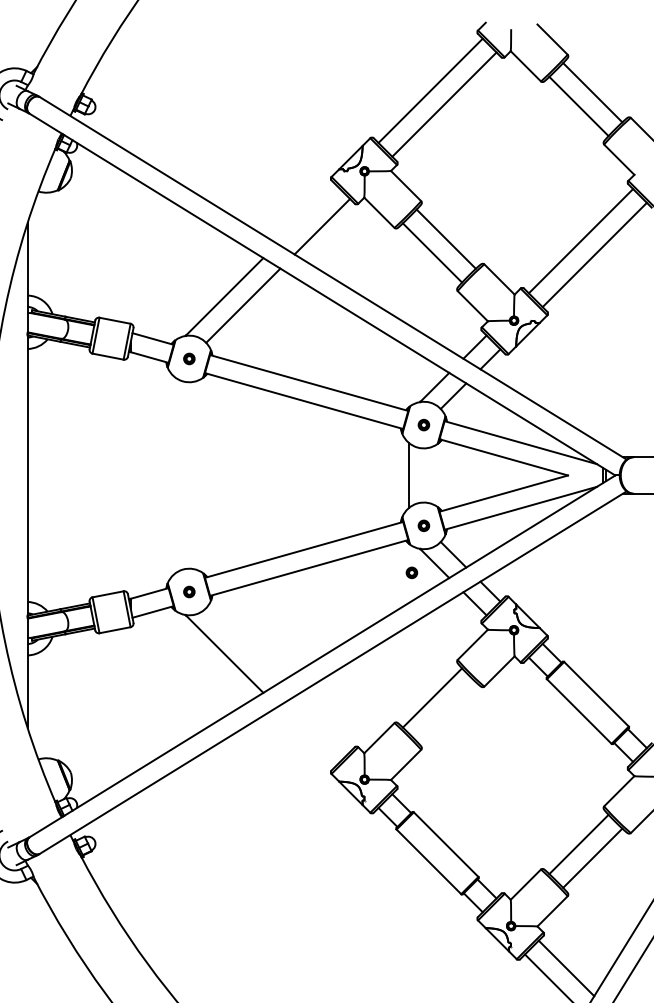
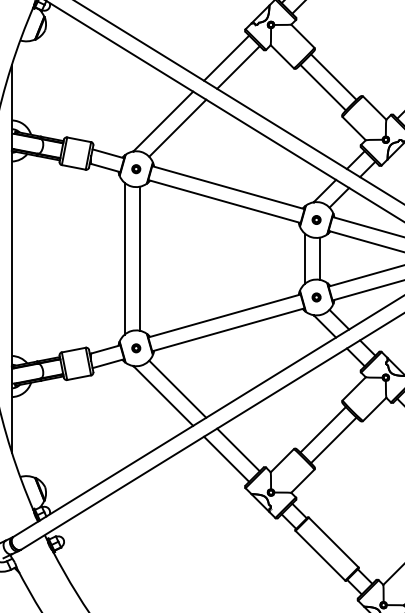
line: (306, 214) -> (226, 58), added
line: (174, 475) -> (124, 258), added
line: (194, 475) -> (140, 258), added
line: (428, 475) -> (320, 258), added
part: (411, 572) -> (307, 333), removed
line: (243, 645) -> (177, 389), added
line: (445, 711) -> (333, 440), added
line: (322, 724) -> (238, 450), added
line: (306, 736) -> (226, 459), added

